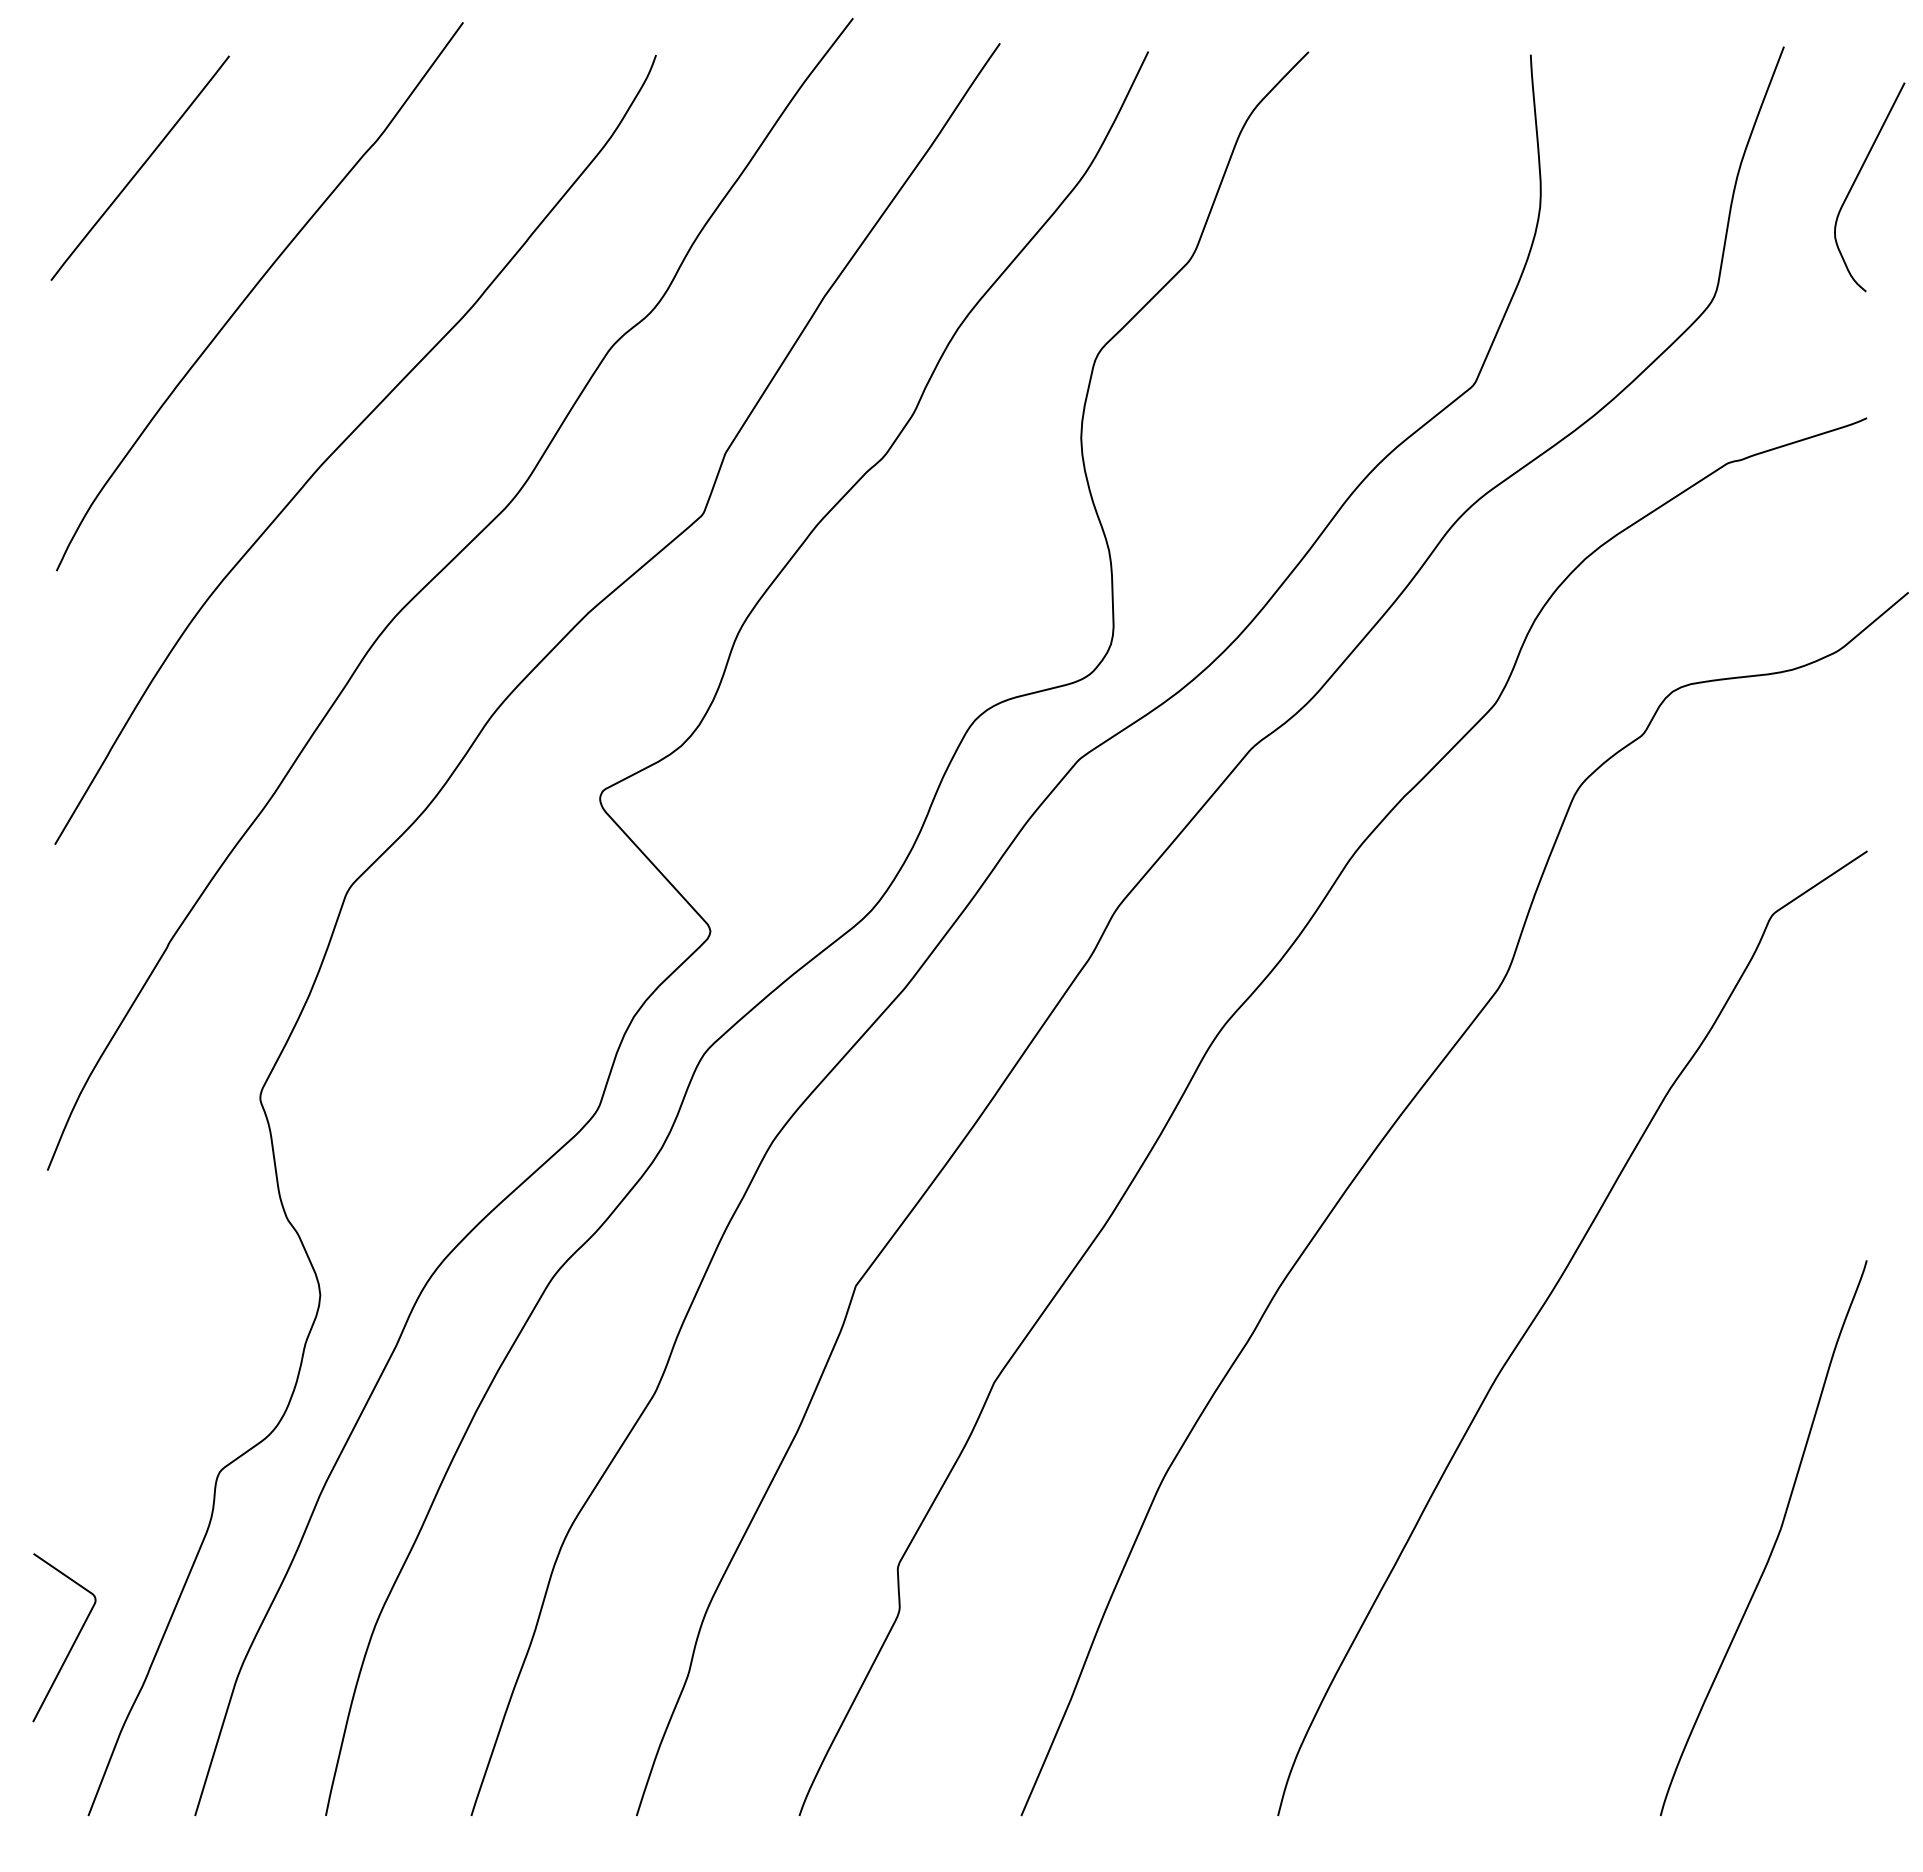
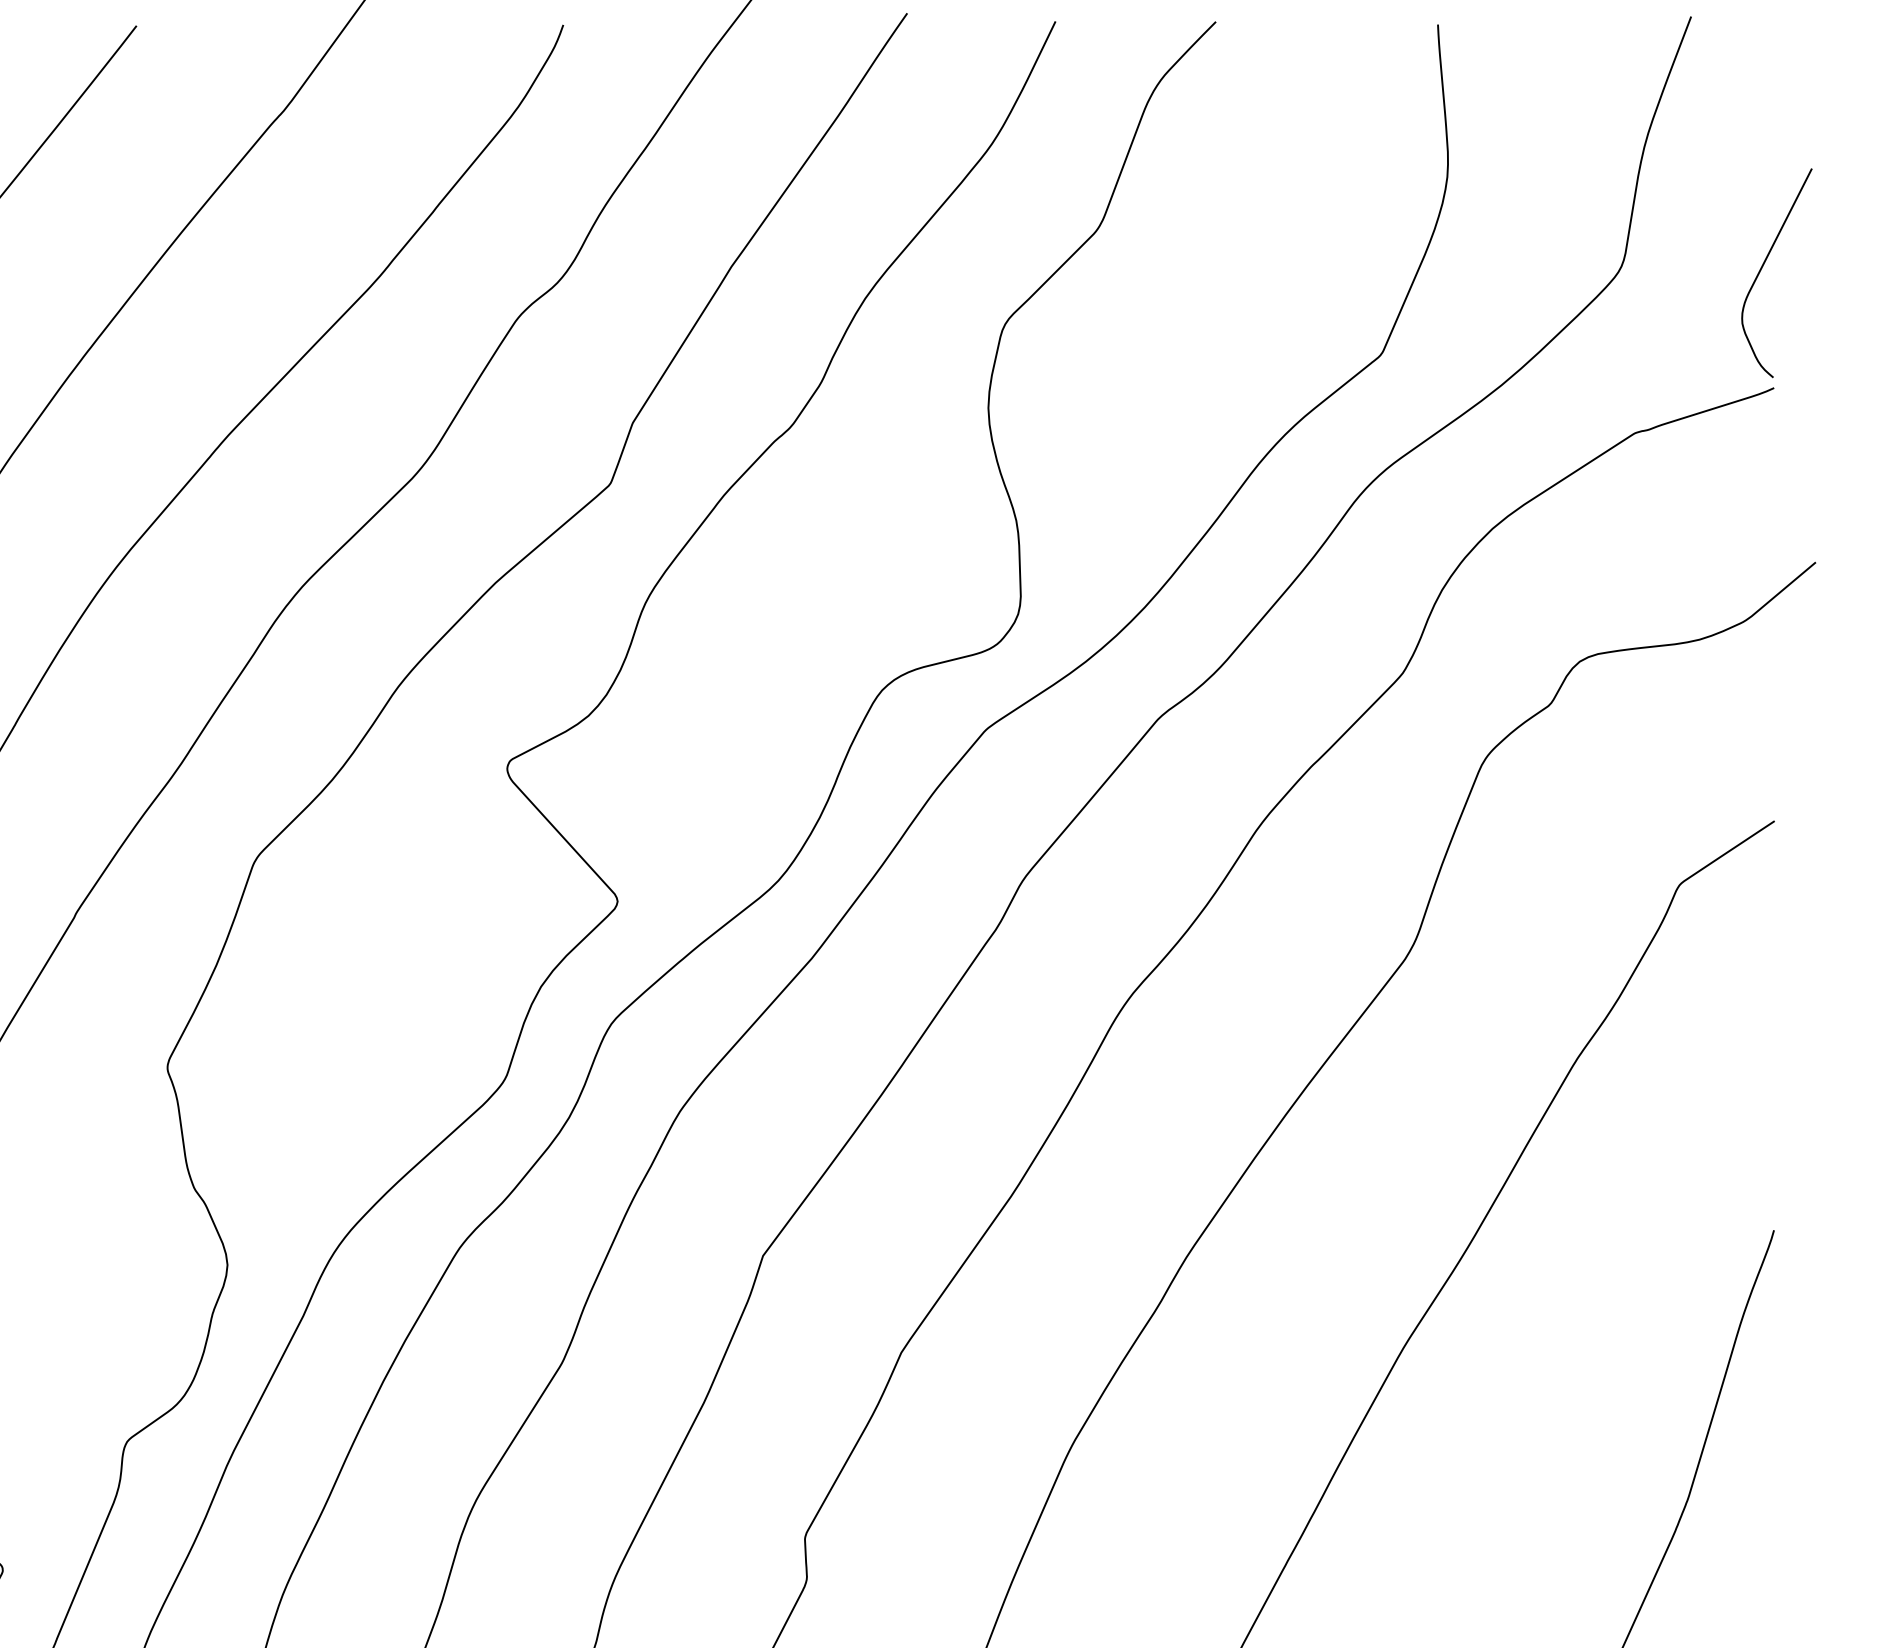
curve: (1856, 180) -> (1763, 266), moved

